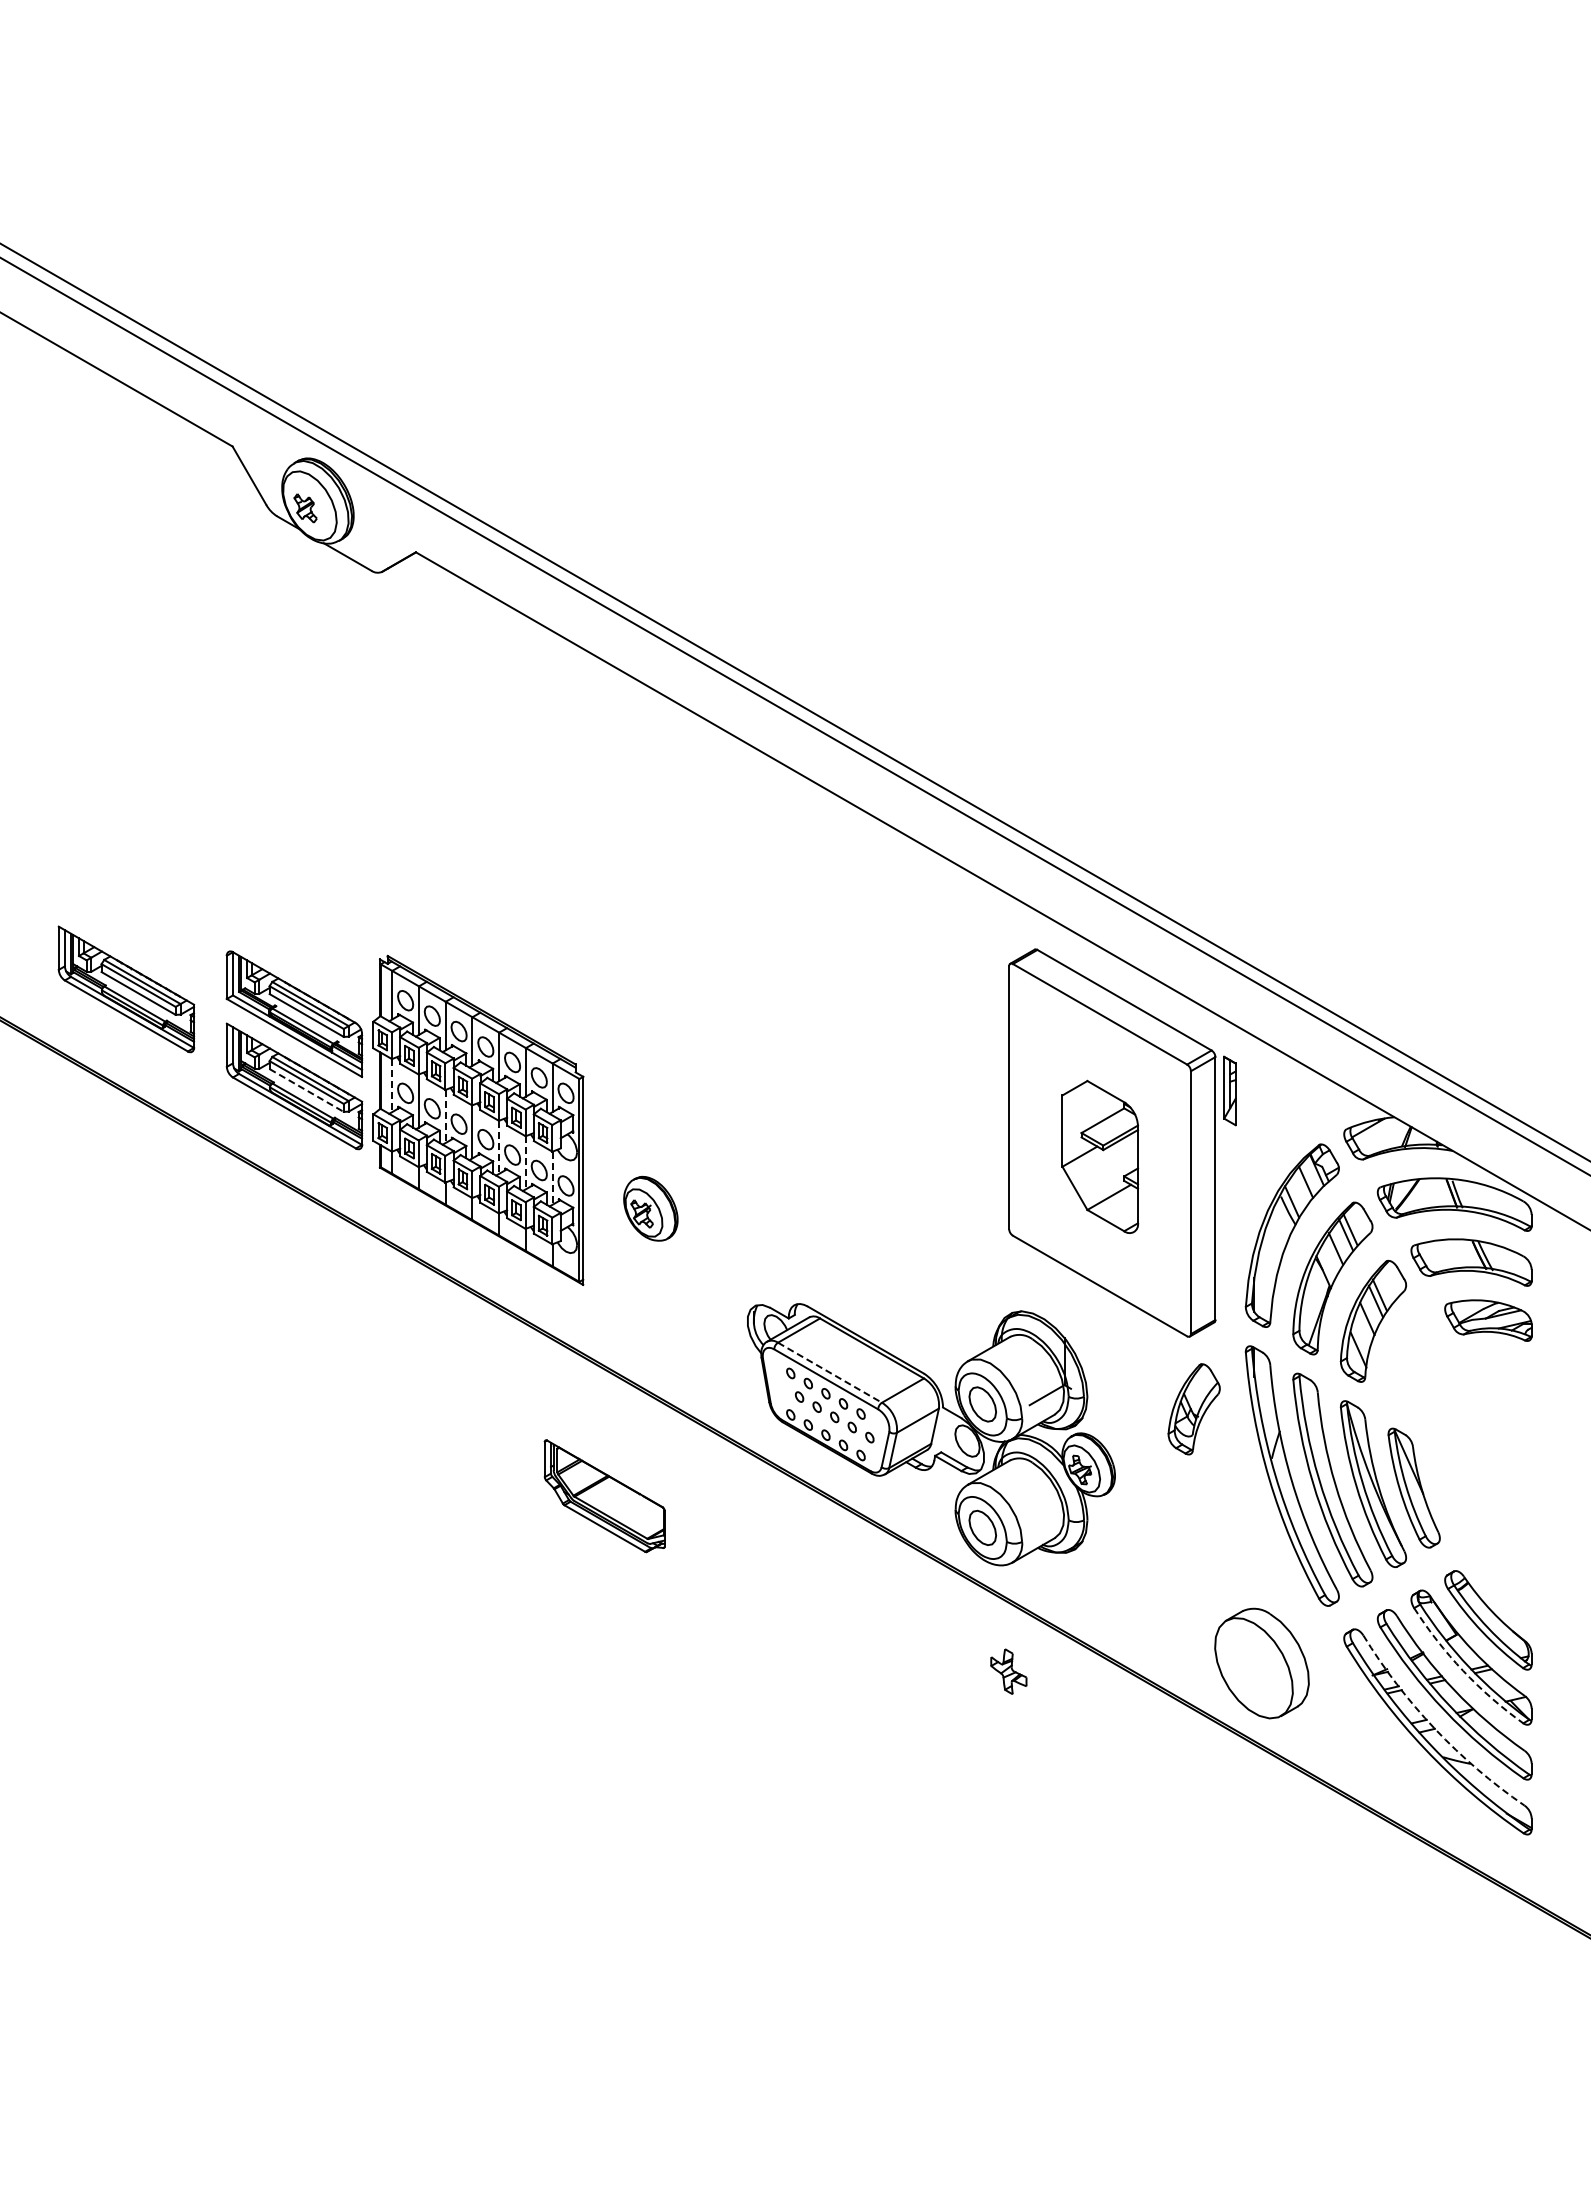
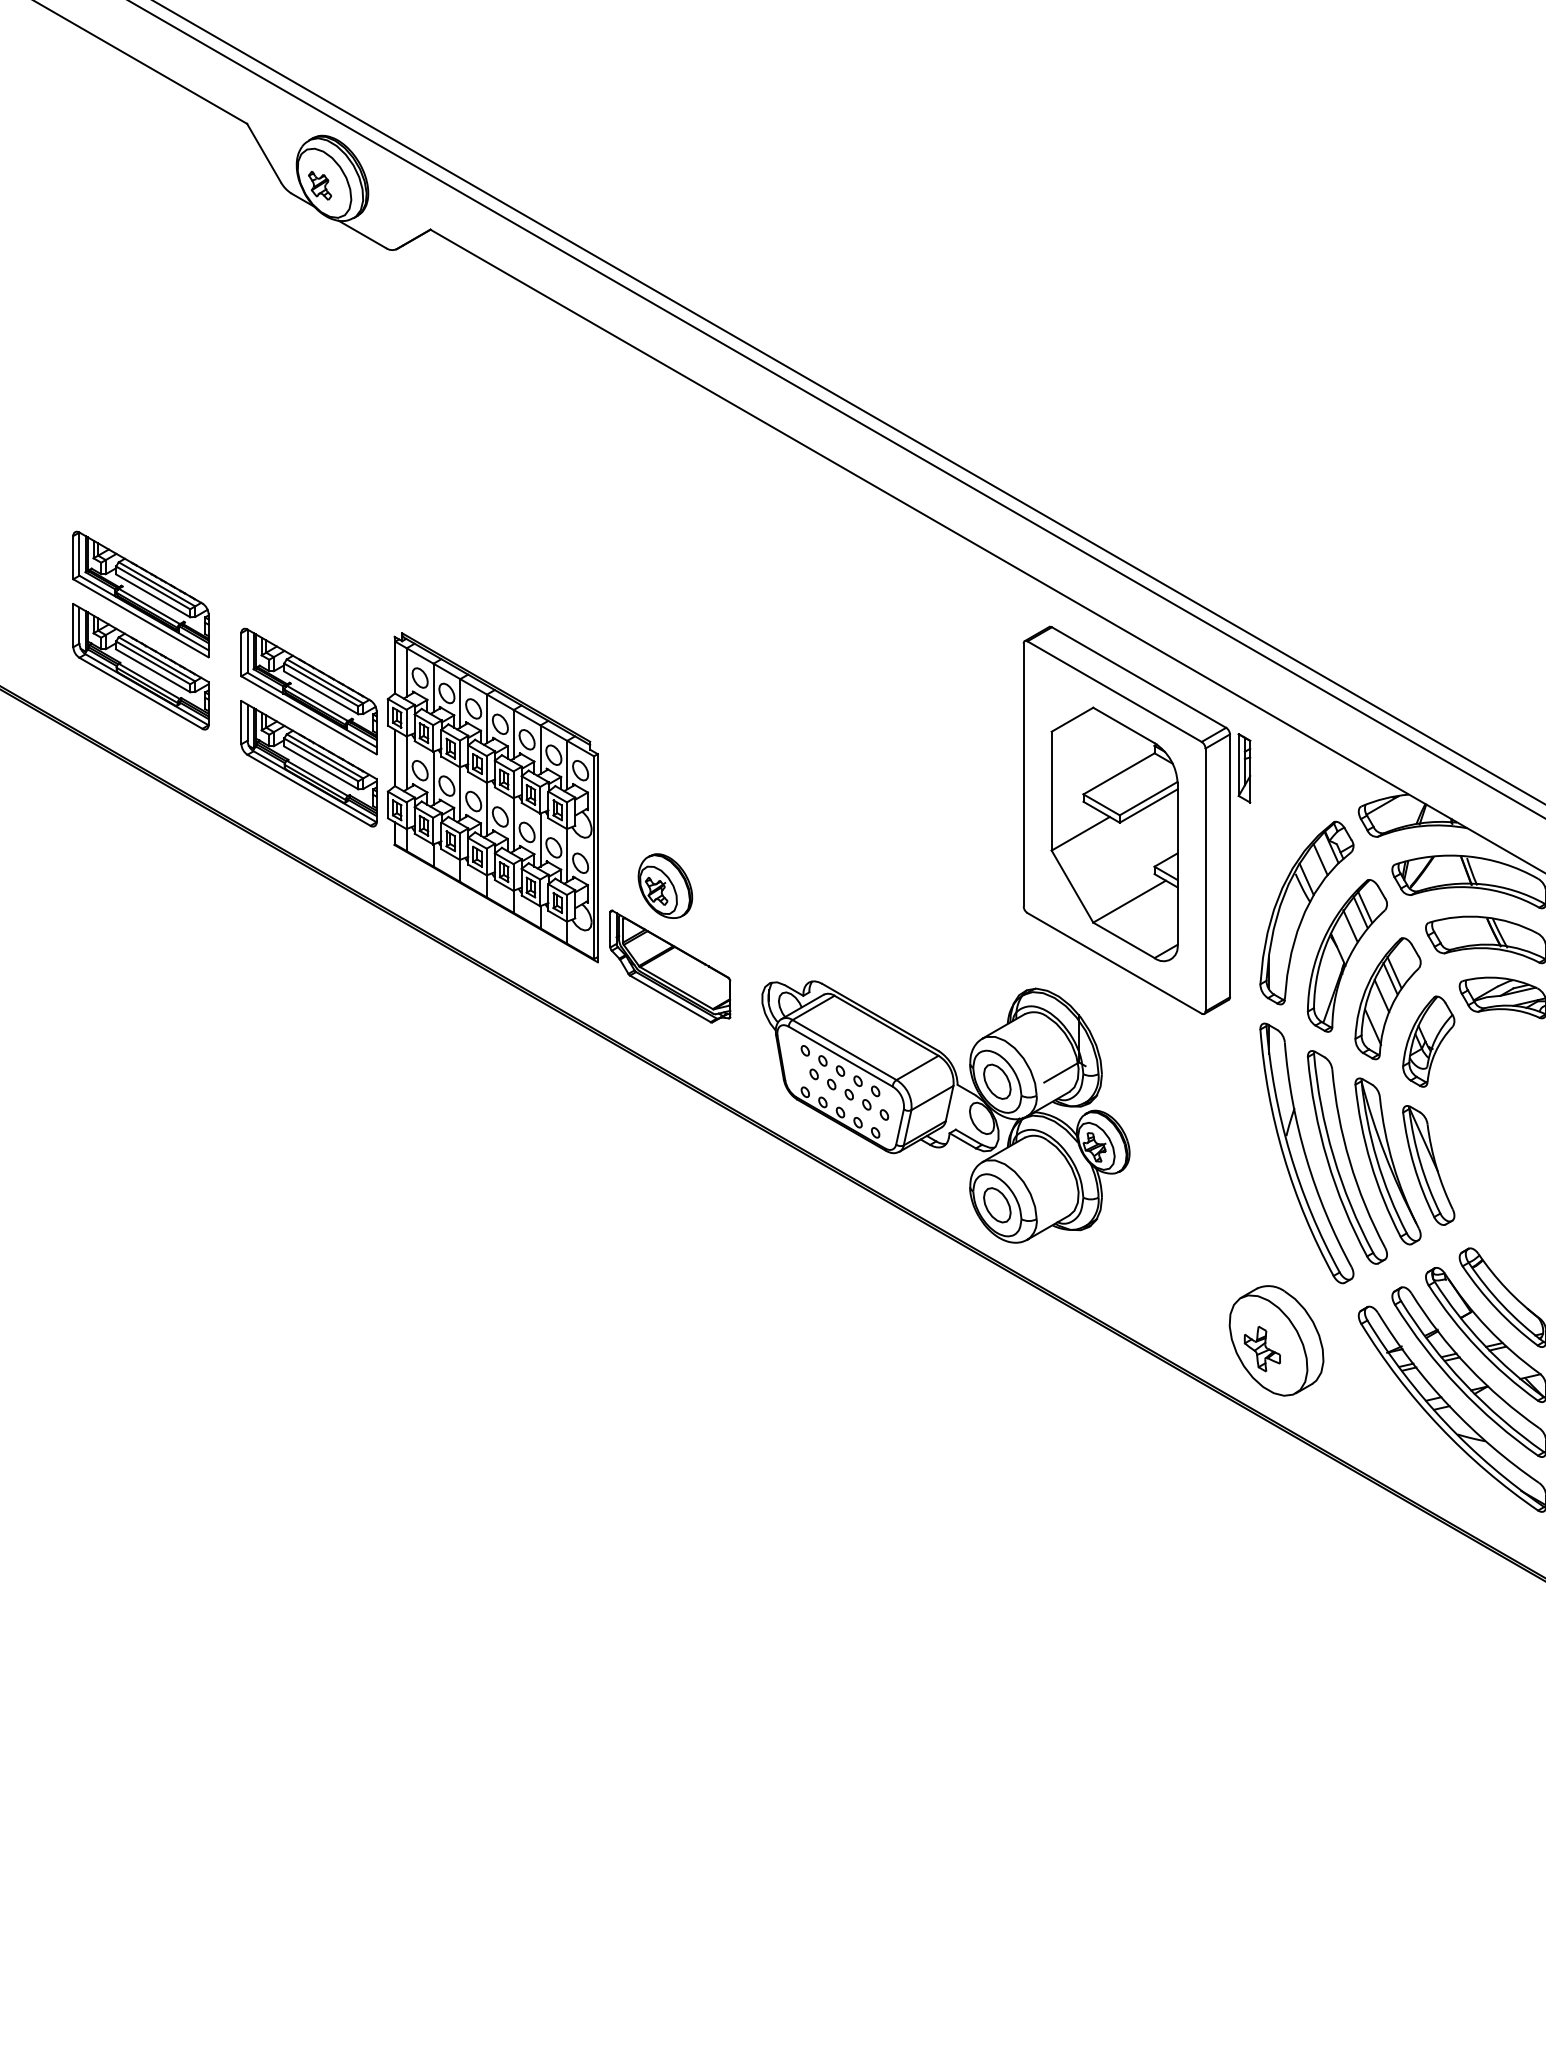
part: (126, 916) -> (141, 593), added
line: (392, 1085) -> (407, 762), dashed -> solid
line: (306, 1090) -> (321, 767), dashed -> solid
line: (445, 1116) -> (460, 793), dashed -> solid
line: (499, 1147) -> (514, 824), dashed -> solid
part: (1100, 1156) -> (1115, 833), size x1.67
line: (525, 1162) -> (540, 839), dashed -> solid
line: (552, 1178) -> (567, 855), dashed -> solid
line: (830, 1372) -> (845, 1049), dashed -> solid
part: (1193, 1409) -> (1428, 1041), moved
part: (604, 1496) -> (670, 966), moved
arc: (1463, 1670) -> (1478, 1347), dashed -> solid
part: (1008, 1671) -> (1262, 1348), moved
arc: (1435, 1729) -> (1450, 1406), dashed -> solid

